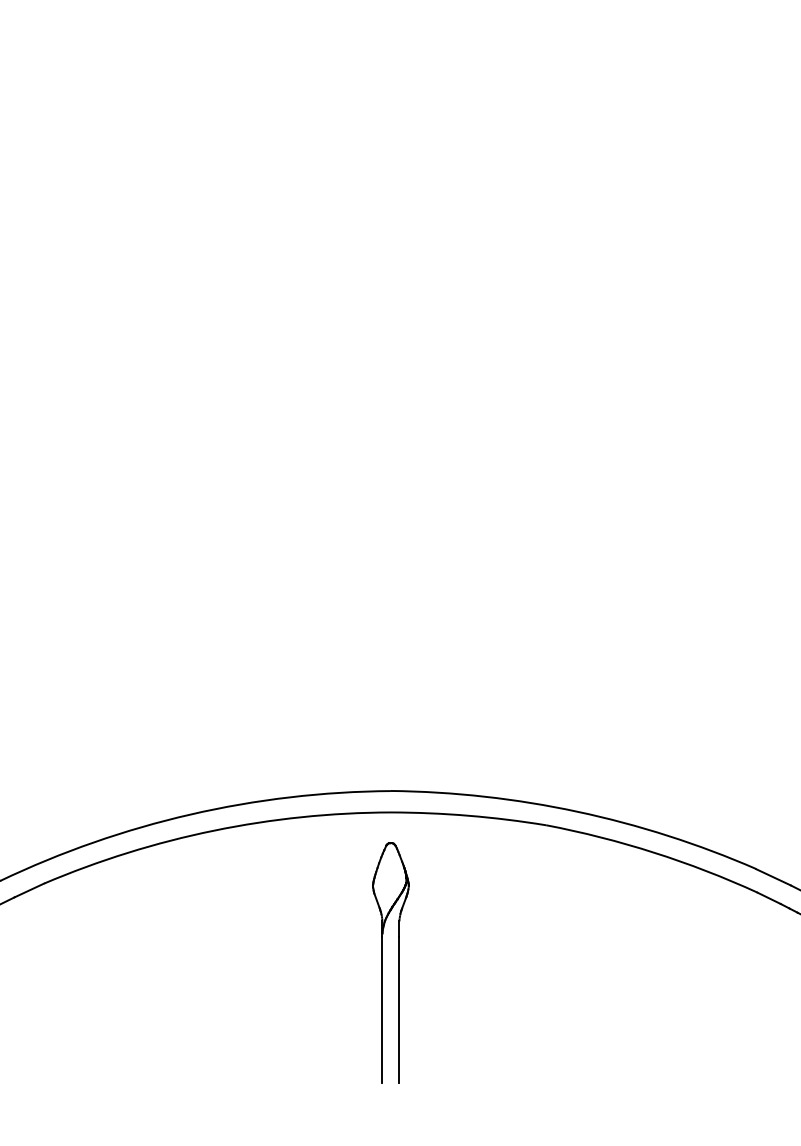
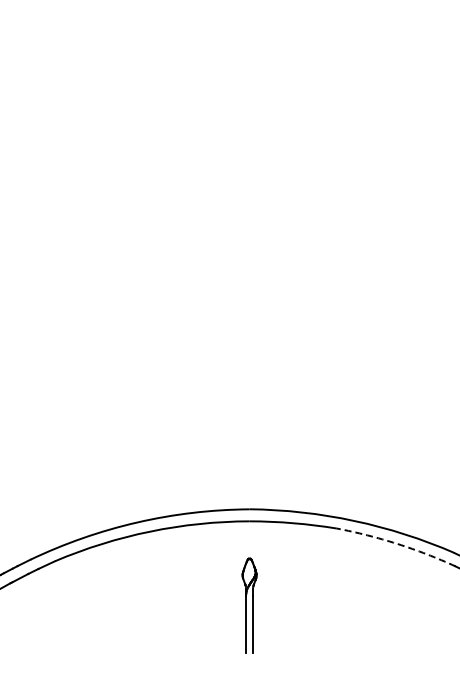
arc: (654, 851) -> (397, 543), solid -> dashed
part: (390, 962) -> (249, 605), size x0.7

